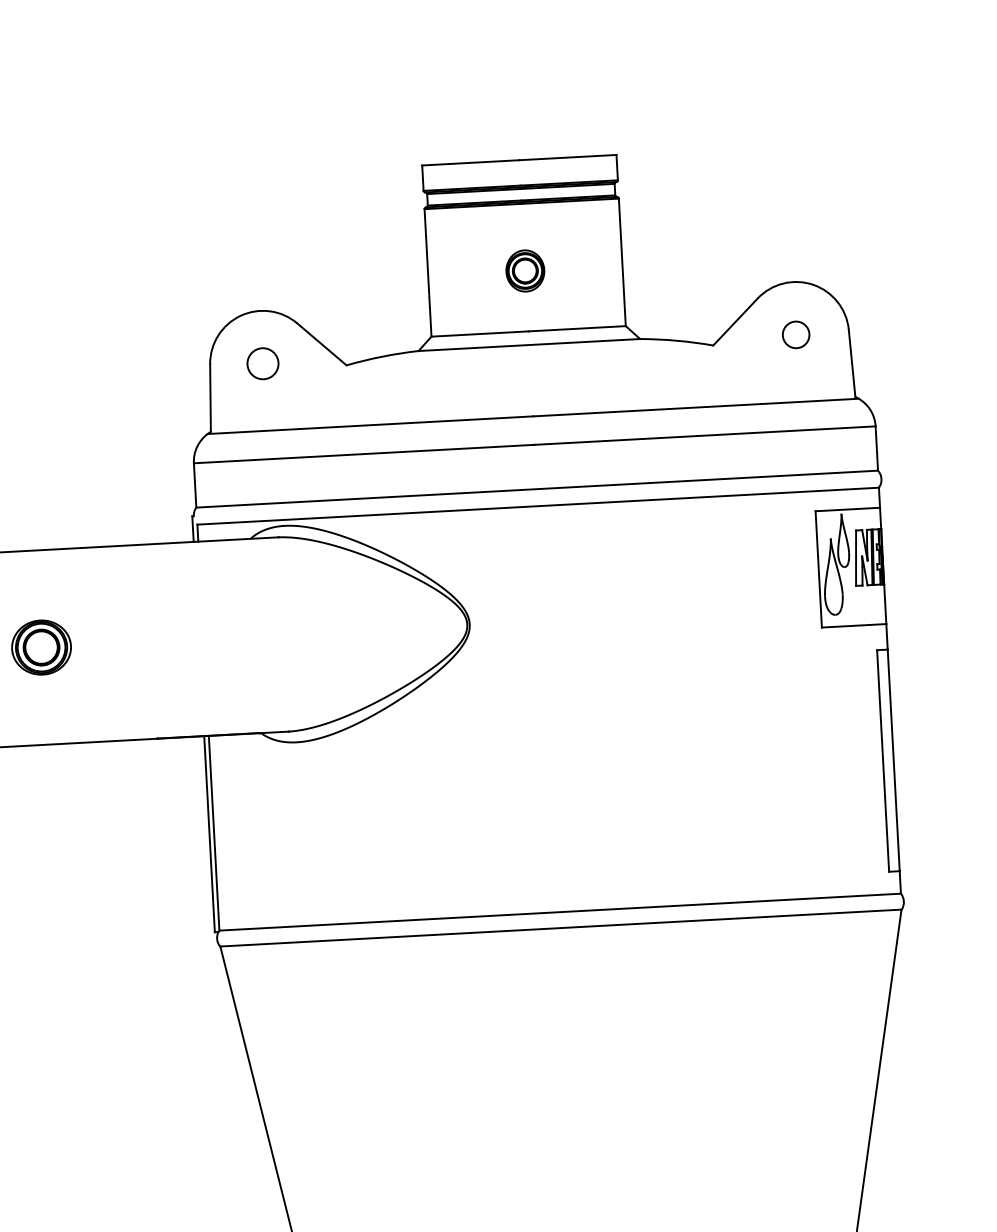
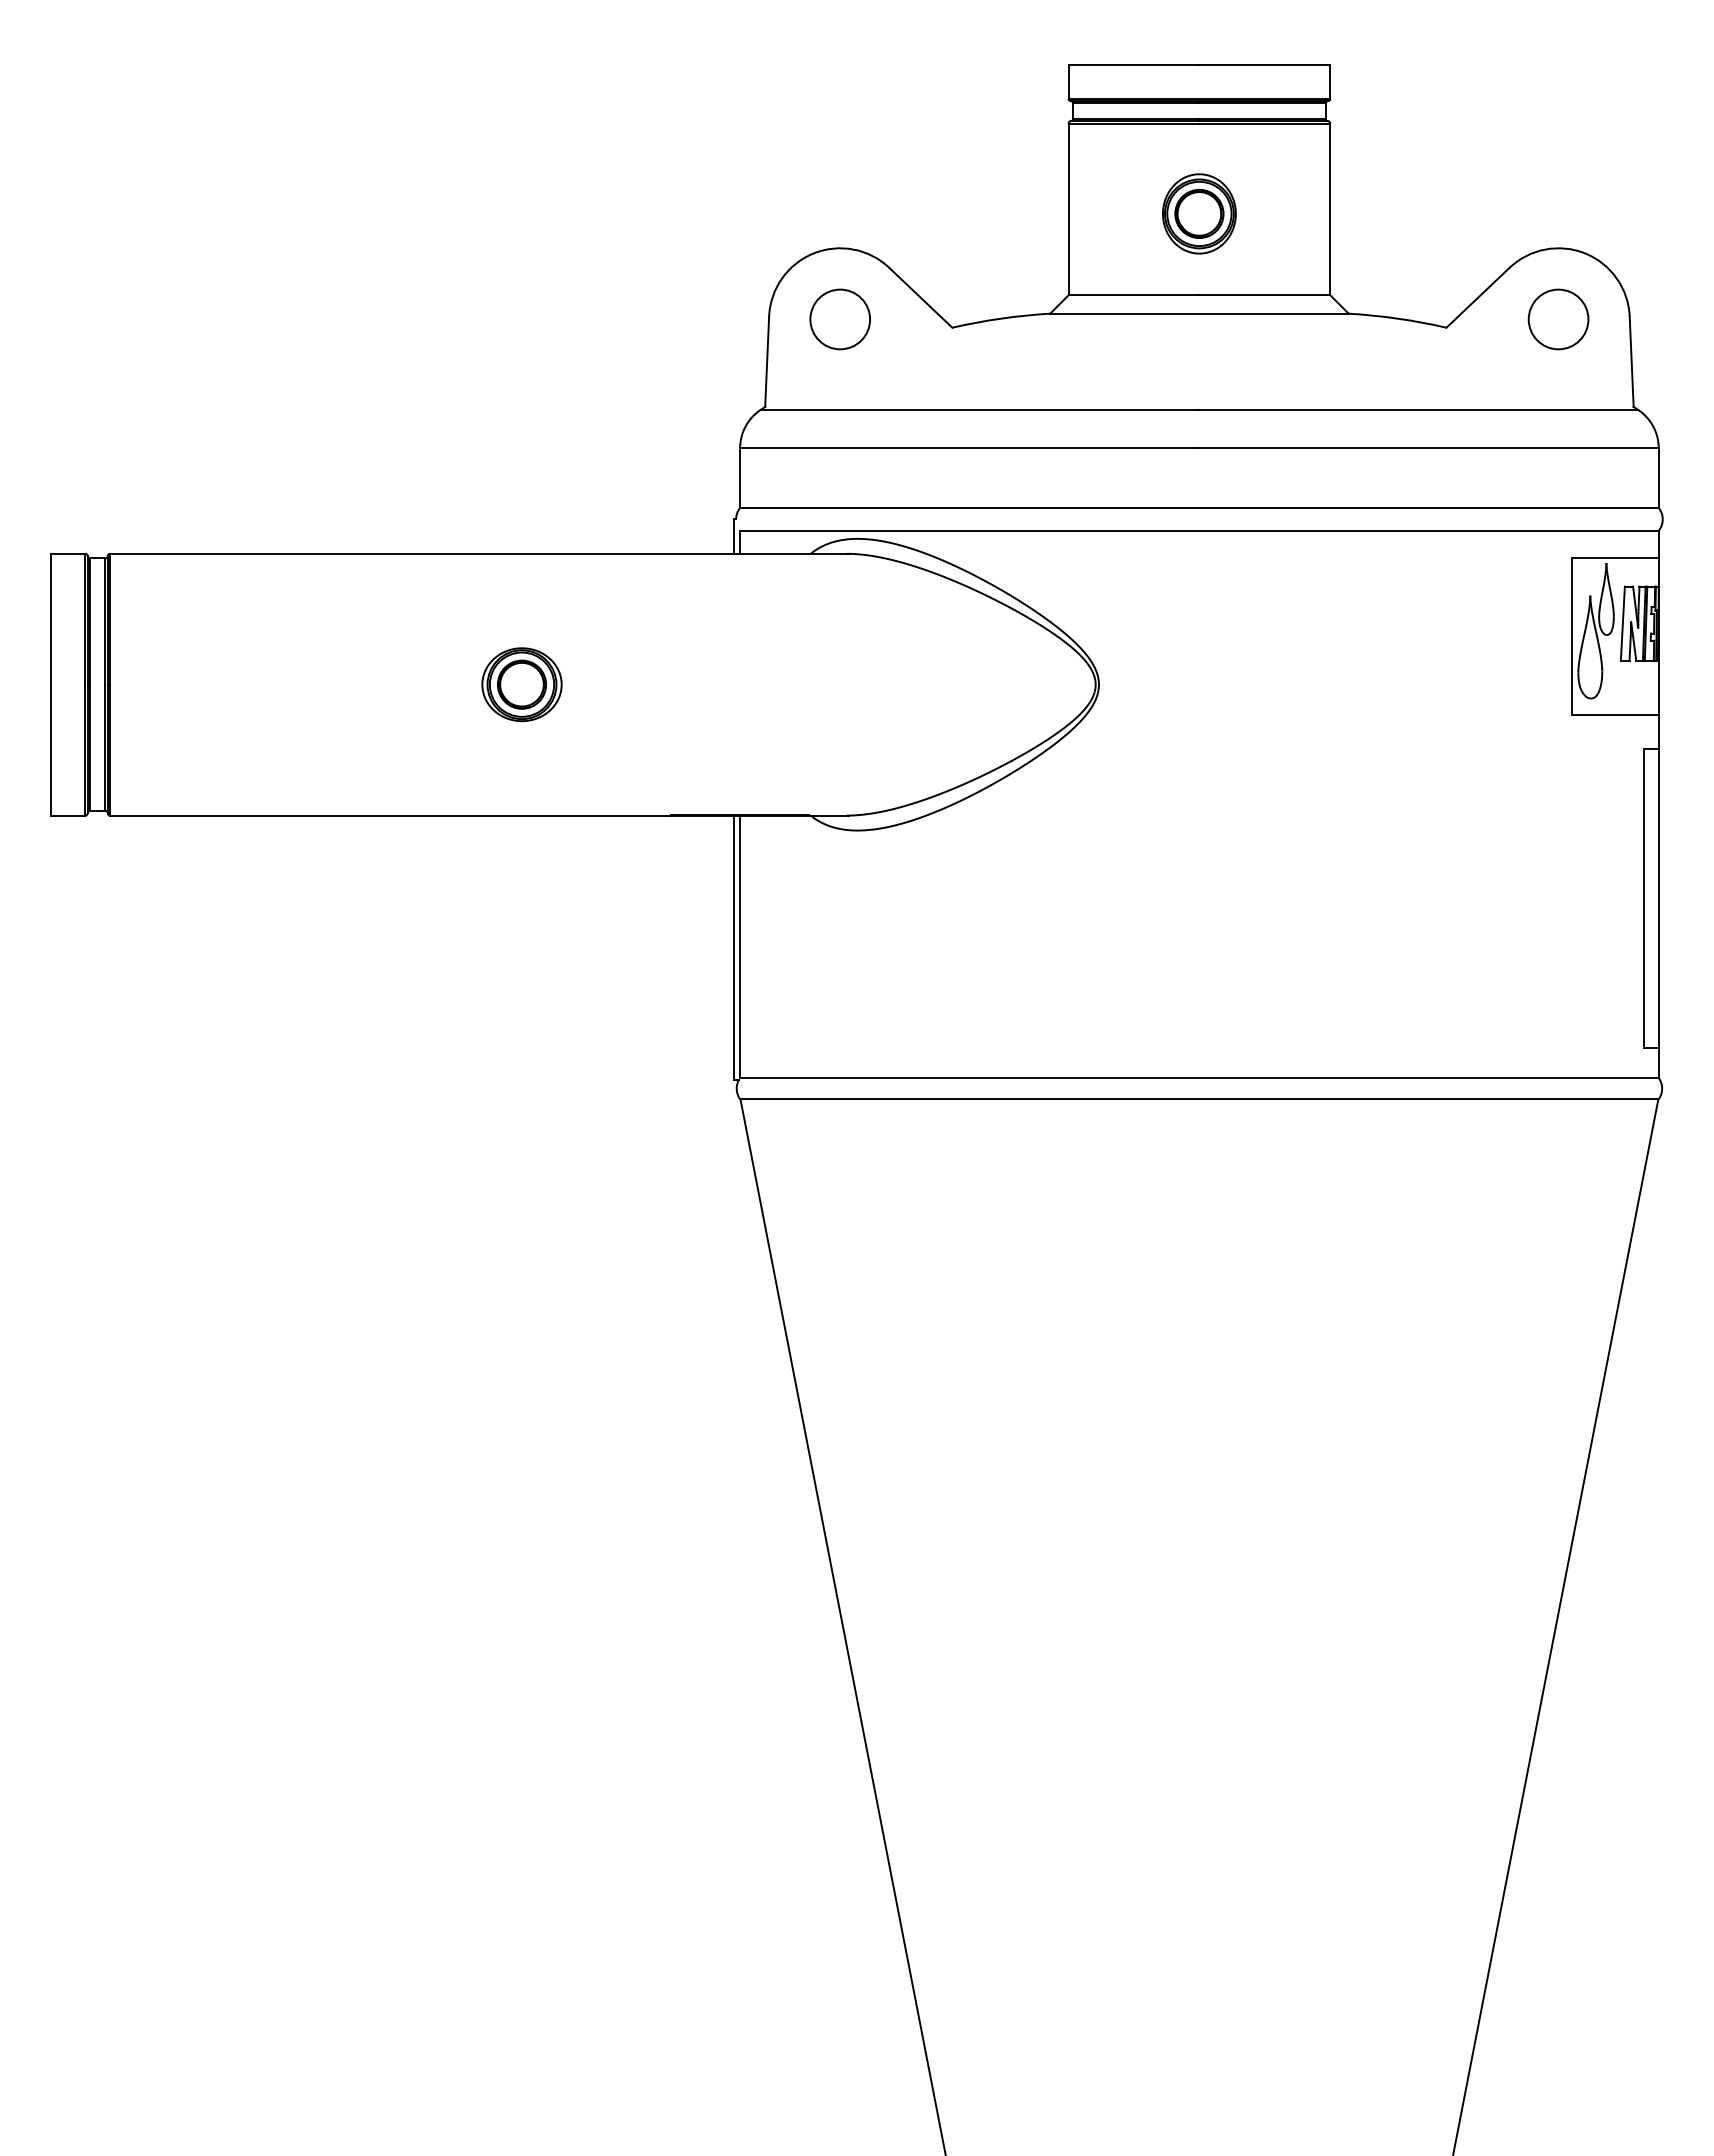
part: (525, 270) -> (1199, 213), size x1.43
circle: (796, 334) -> (1558, 319), size x1.67
circle: (262, 363) -> (839, 319), size x1.43

